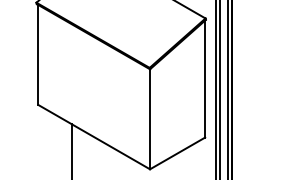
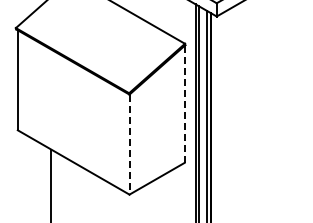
line: (205, 79) -> (184, 104), solid -> dashed
line: (150, 119) -> (129, 144), solid -> dashed

